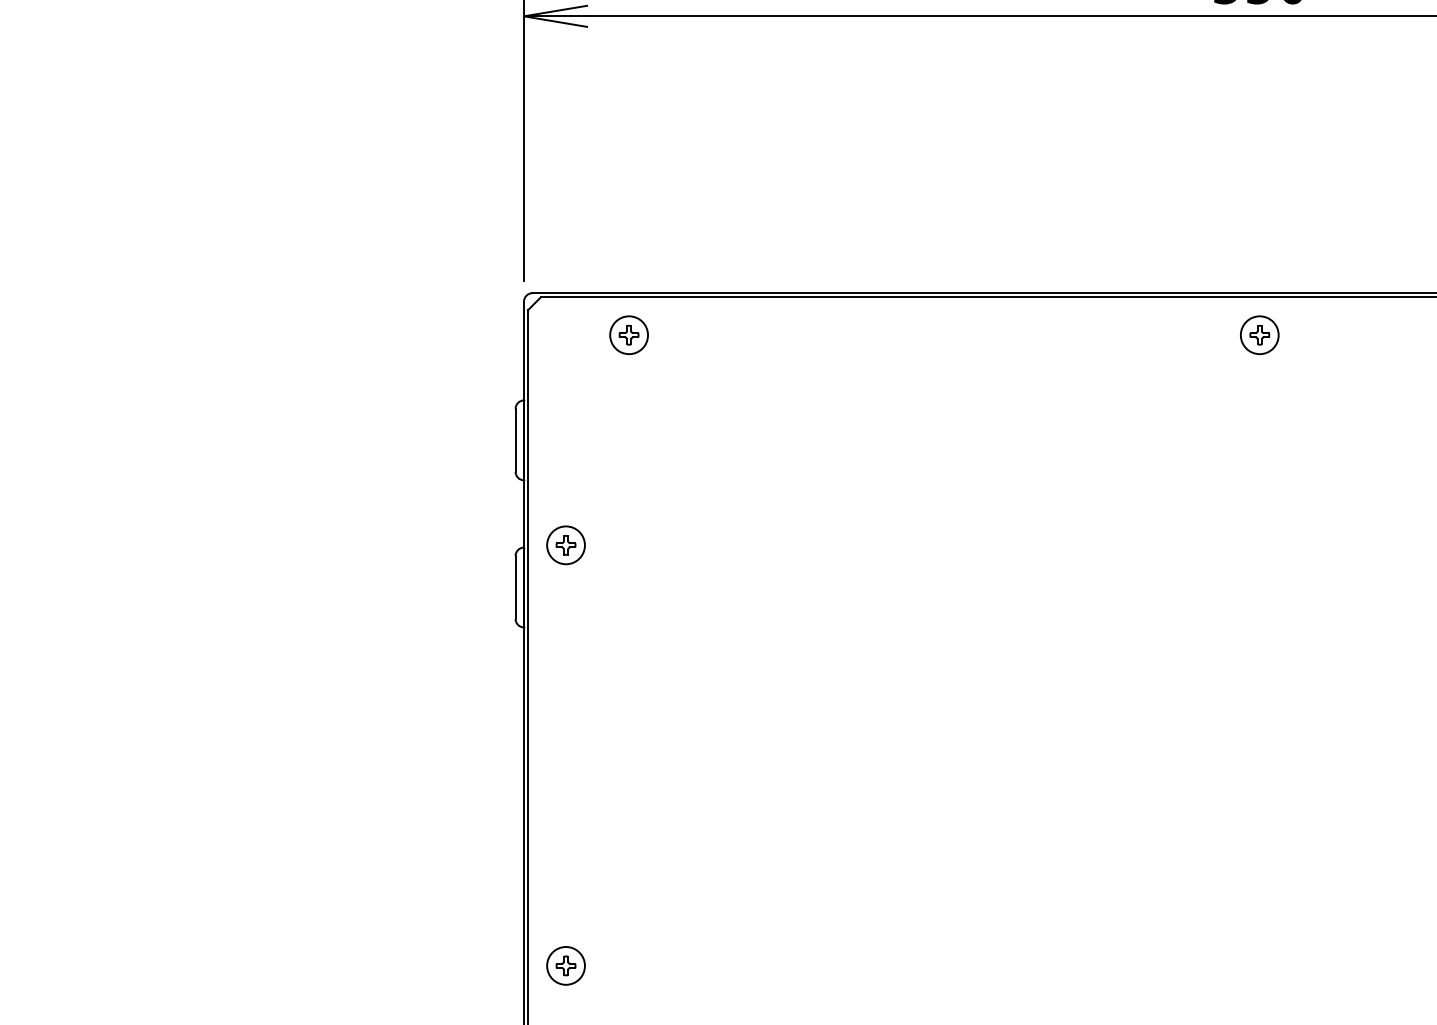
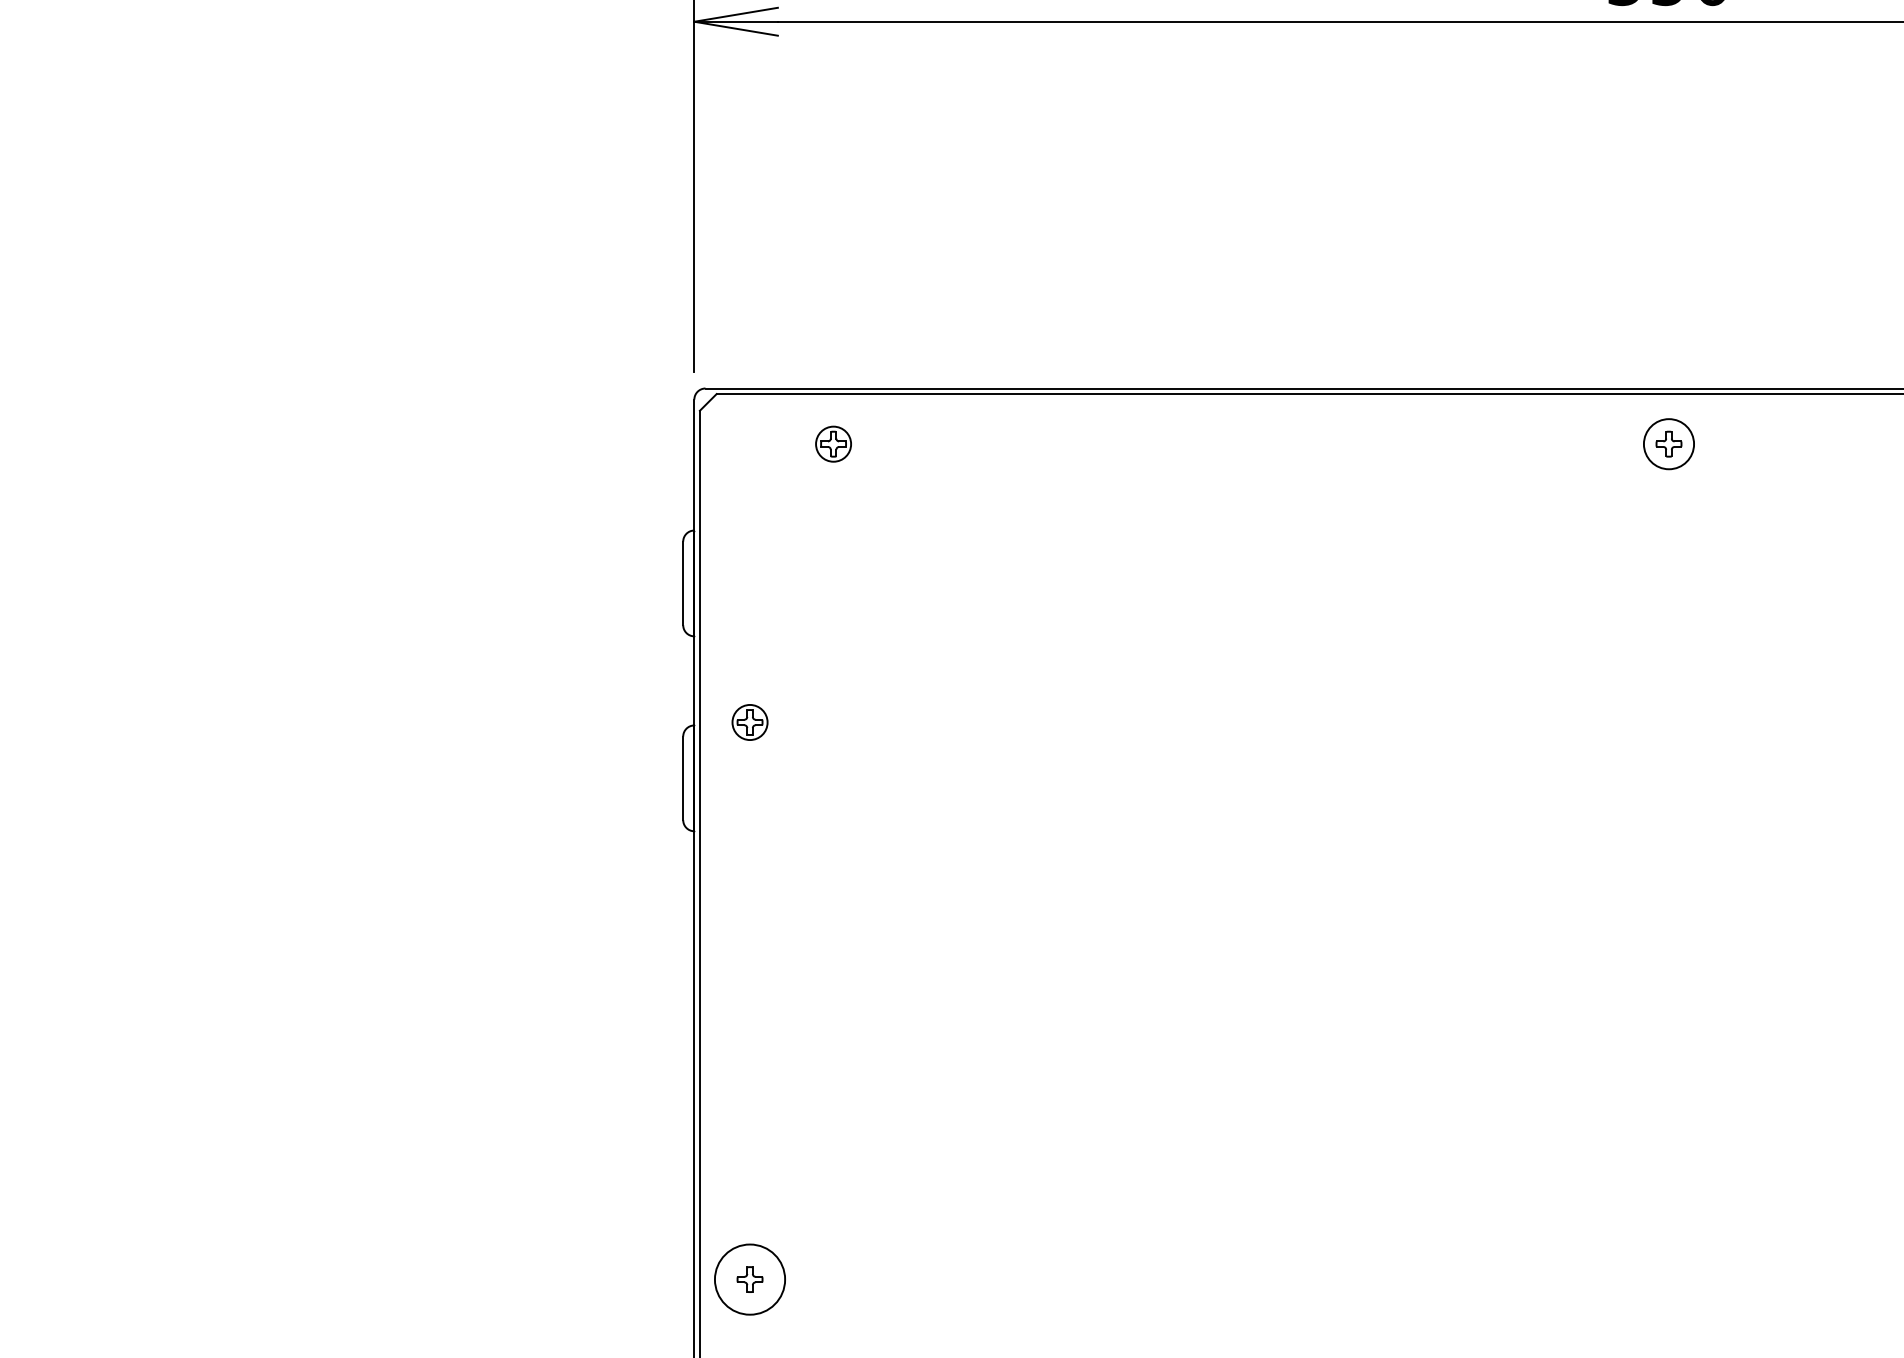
circle: (629, 335) -> (833, 444), size x0.7
circle: (565, 545) -> (749, 722), size x0.7
circle: (565, 965) -> (749, 1279), size x1.4

